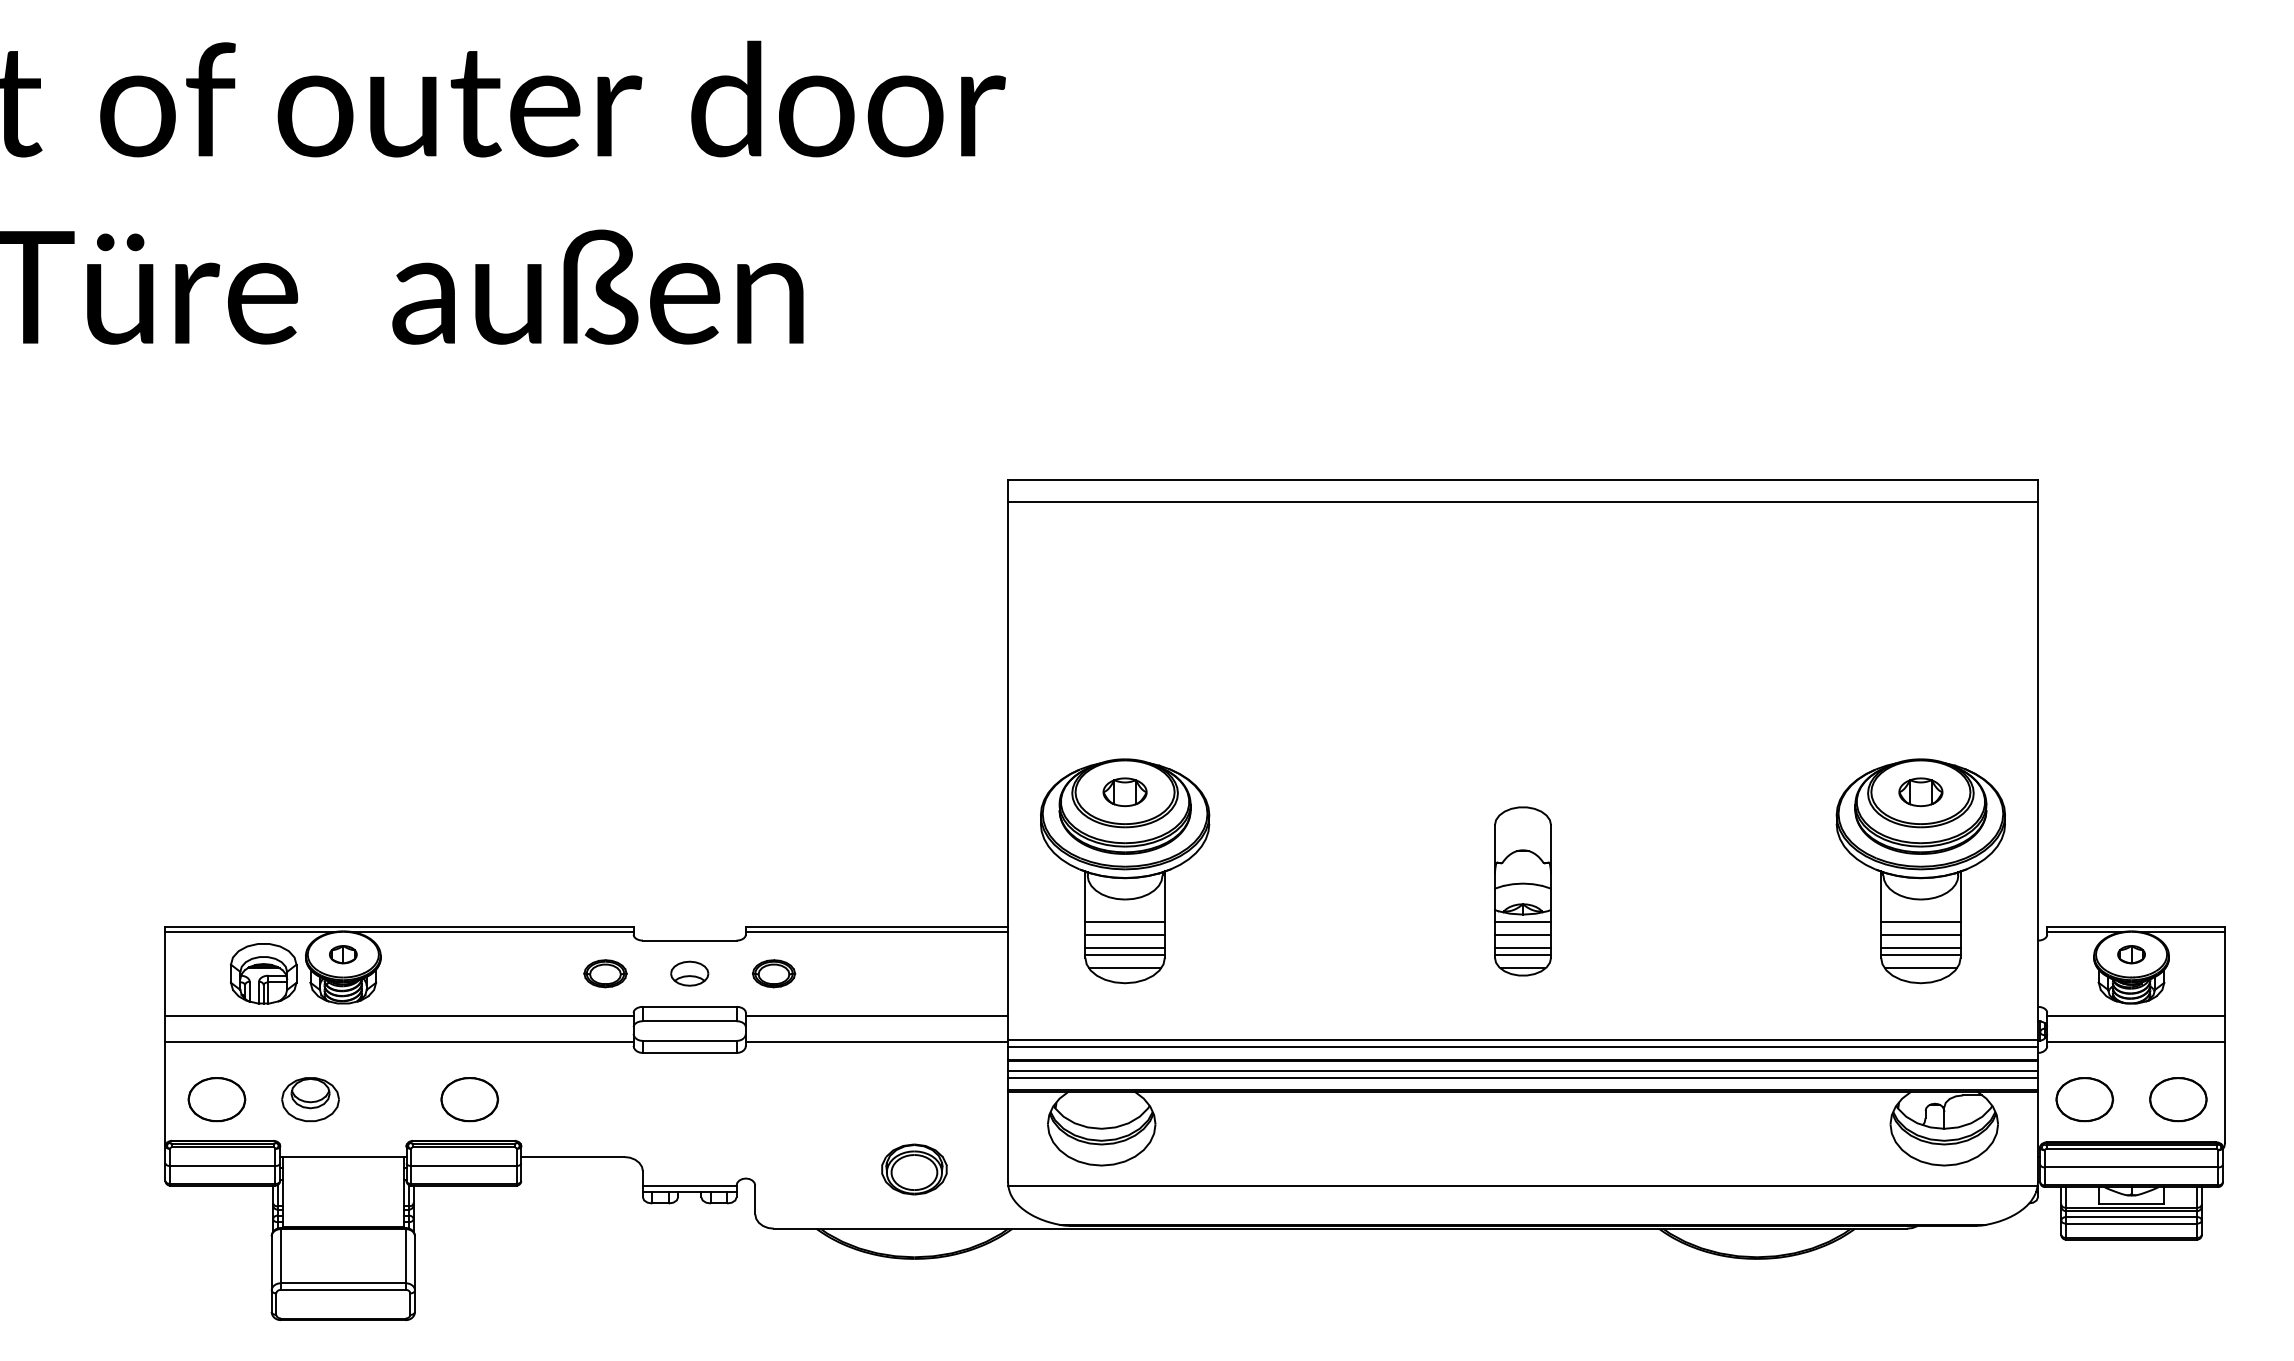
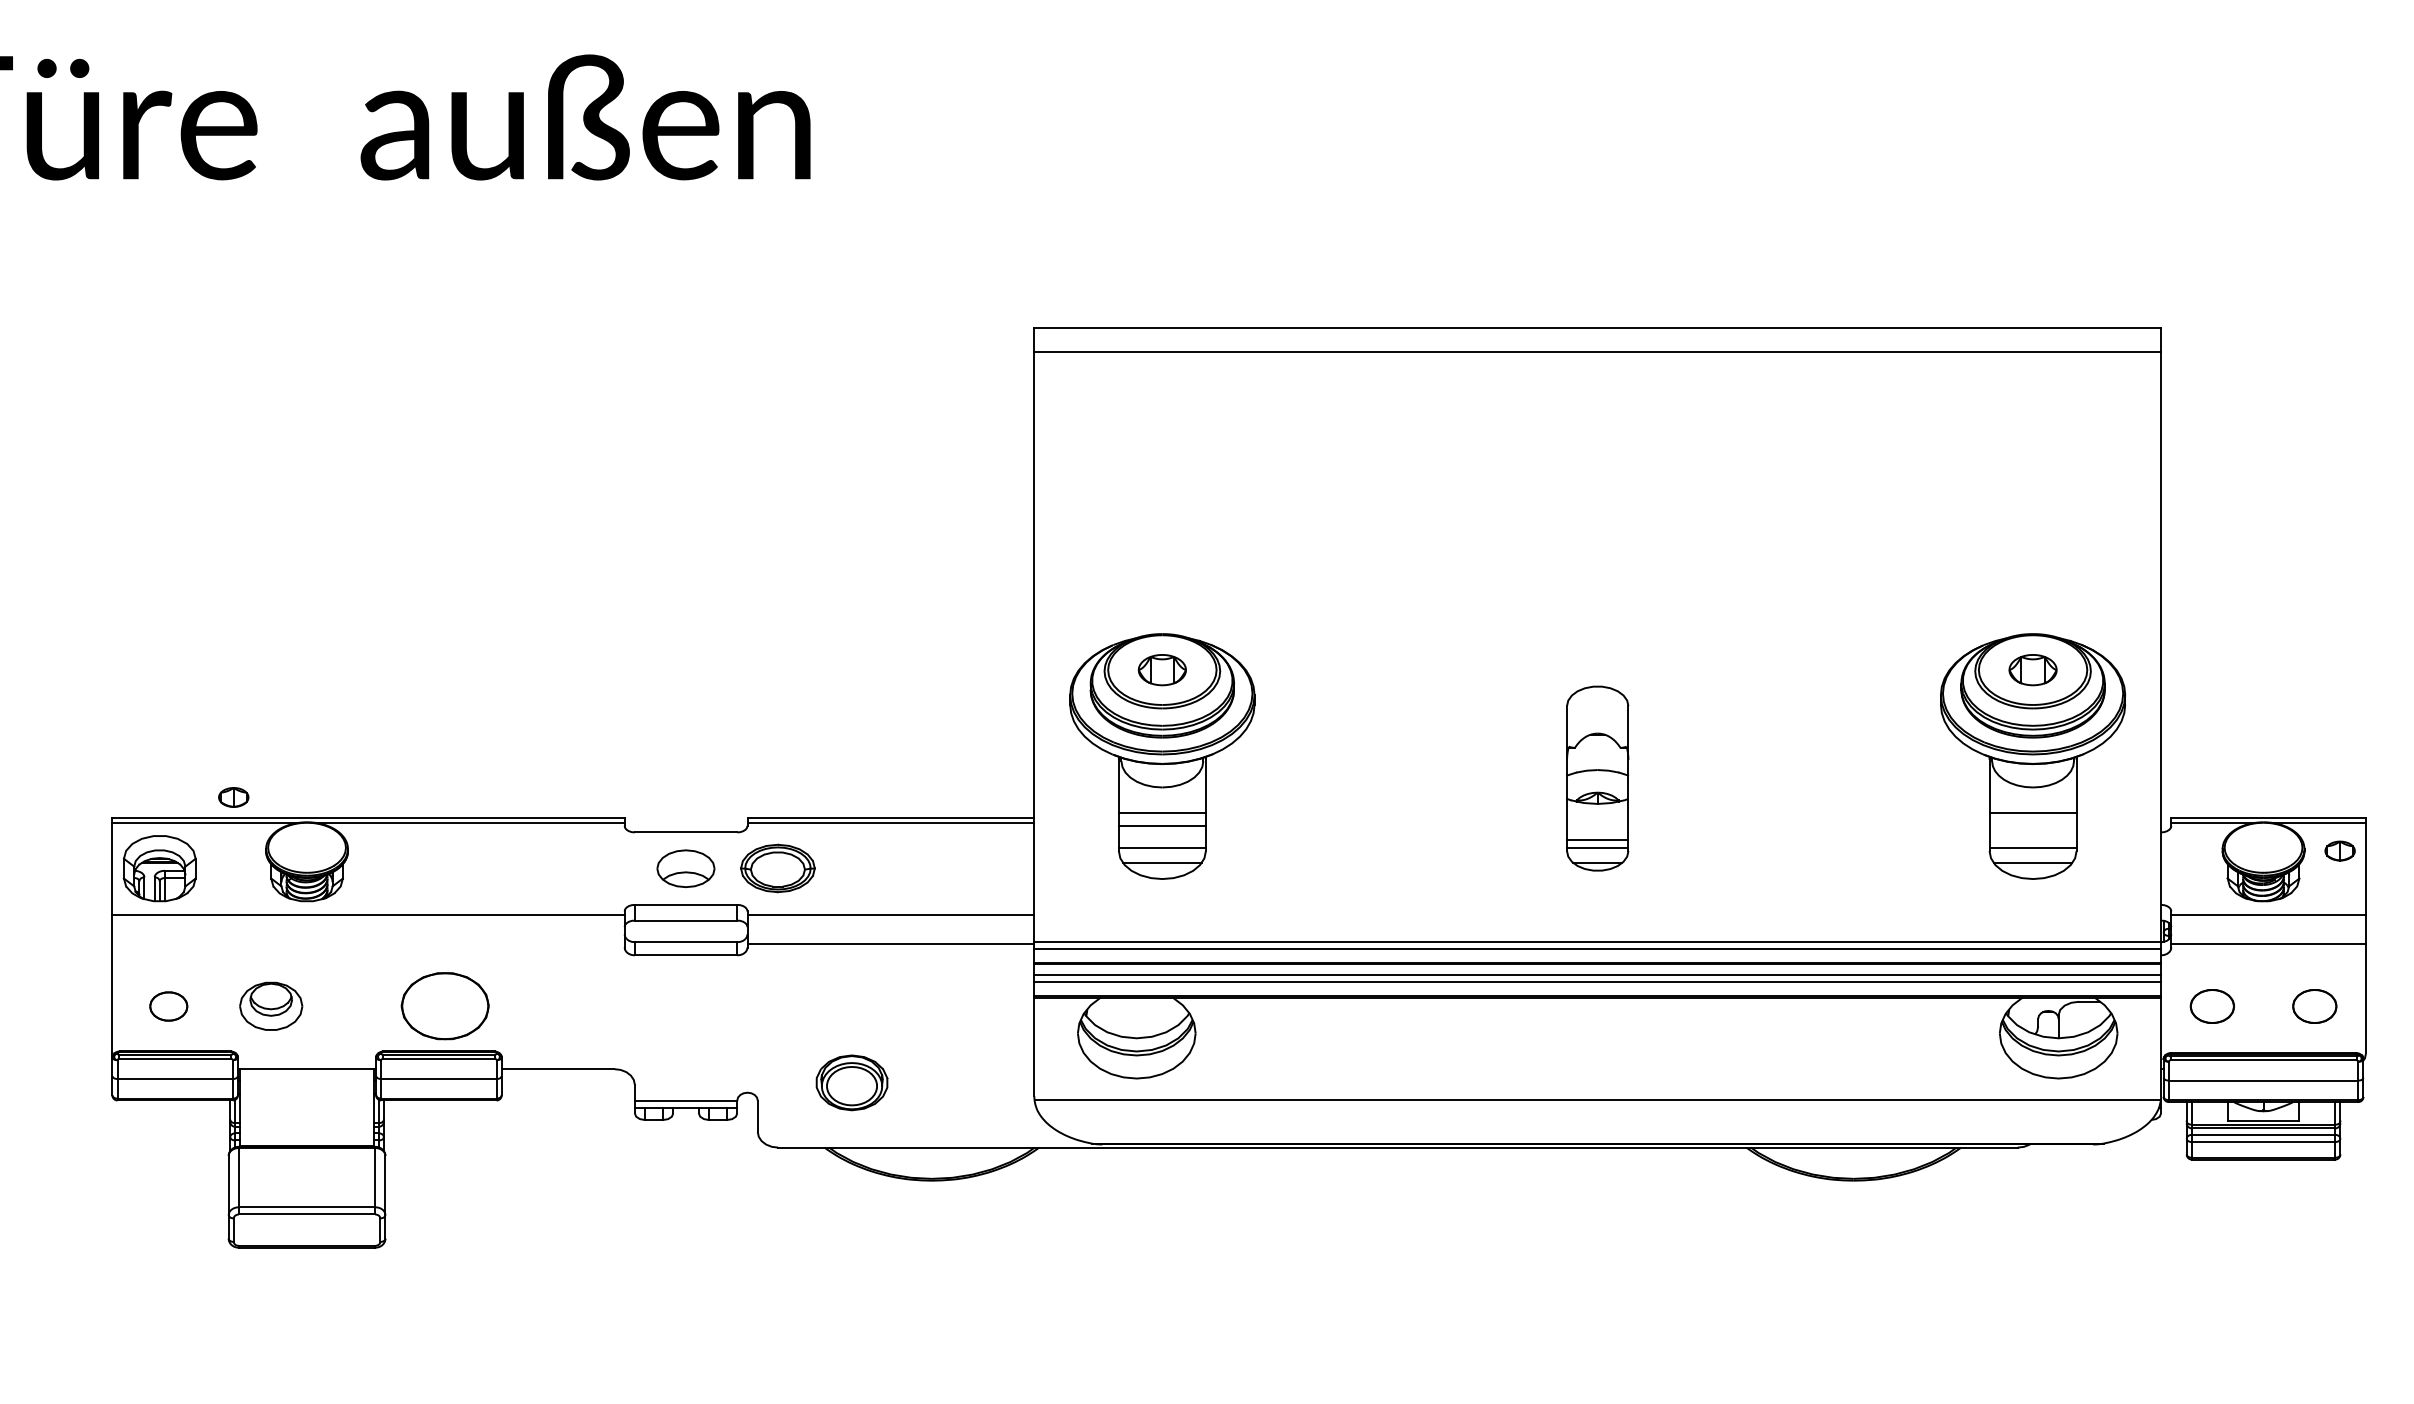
line: (1522, 922) -> (1597, 812), removed
line: (1522, 934) -> (1597, 825), removed
line: (1920, 934) -> (2032, 825), removed
line: (1124, 947) -> (1161, 839), removed
line: (1920, 947) -> (2032, 839), removed
part: (343, 954) -> (233, 797), moved
part: (2131, 954) -> (2340, 850), moved
part: (263, 973) -> (159, 868), moved
part: (605, 973) -> (593, 868), removed
part: (689, 973) -> (685, 868), size x1.4
part: (774, 973) -> (778, 868), size x1.6
line: (399, 1042) -> (368, 943), removed
part: (216, 1099) -> (168, 1006), size x0.6
part: (469, 1099) -> (445, 1006), size x1.4
part: (2084, 1099) -> (2212, 1006), size x0.7
part: (2178, 1099) -> (2314, 1006), size x0.7
part: (914, 1169) -> (852, 1082), moved

